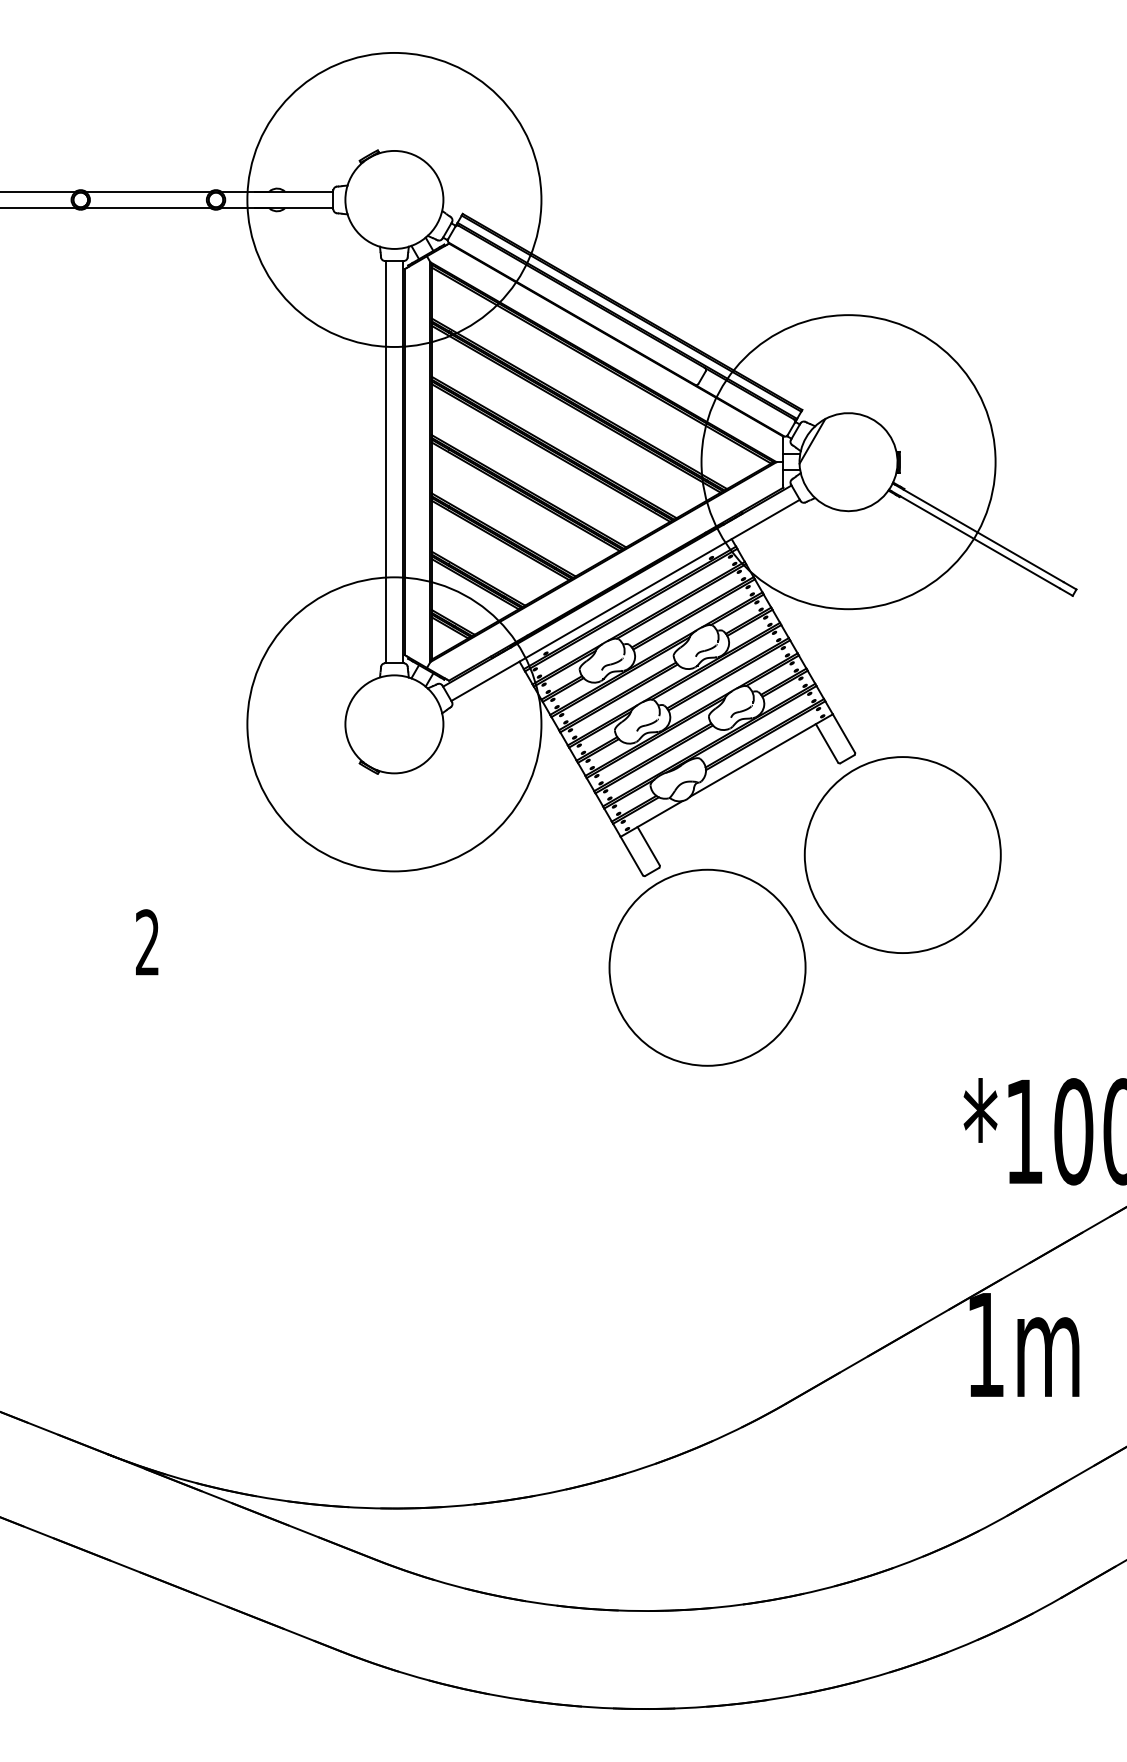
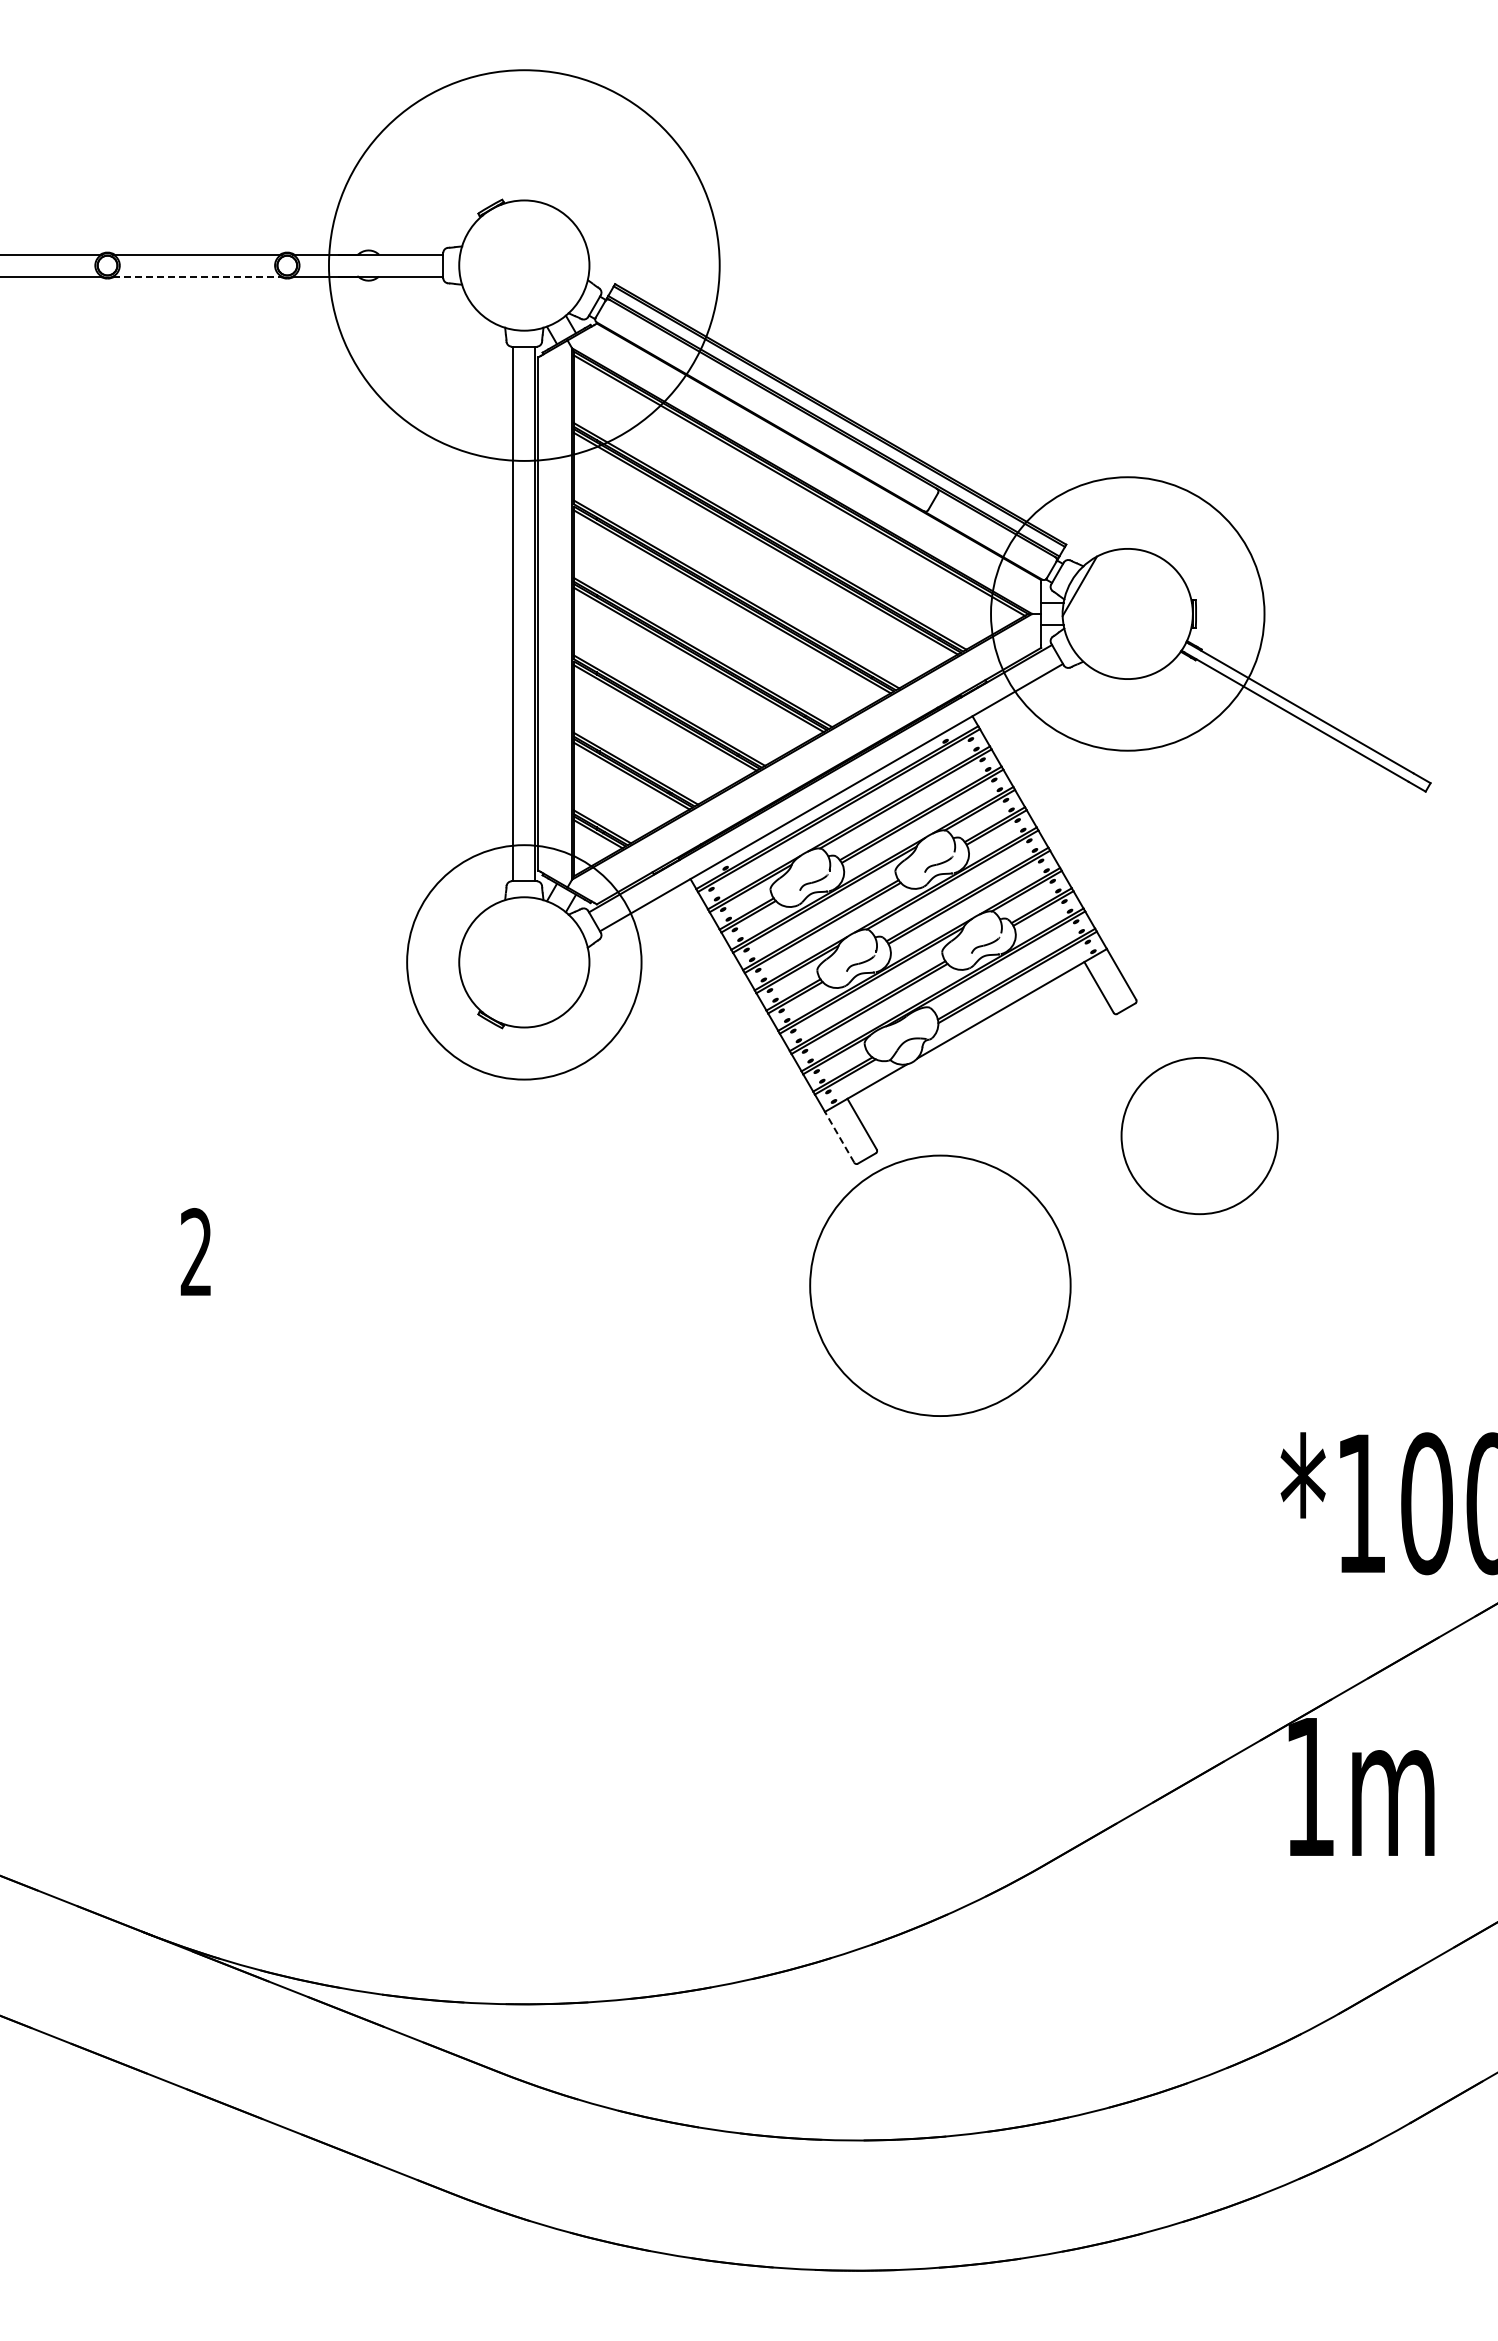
line: (148, 208) -> (197, 276), solid -> dashed
circle: (848, 461) -> (1127, 613), size x0.7
circle: (393, 724) -> (523, 962), size x0.6
circle: (902, 854) -> (1199, 1135), size x0.6
line: (631, 855) -> (839, 1136), solid -> dashed

